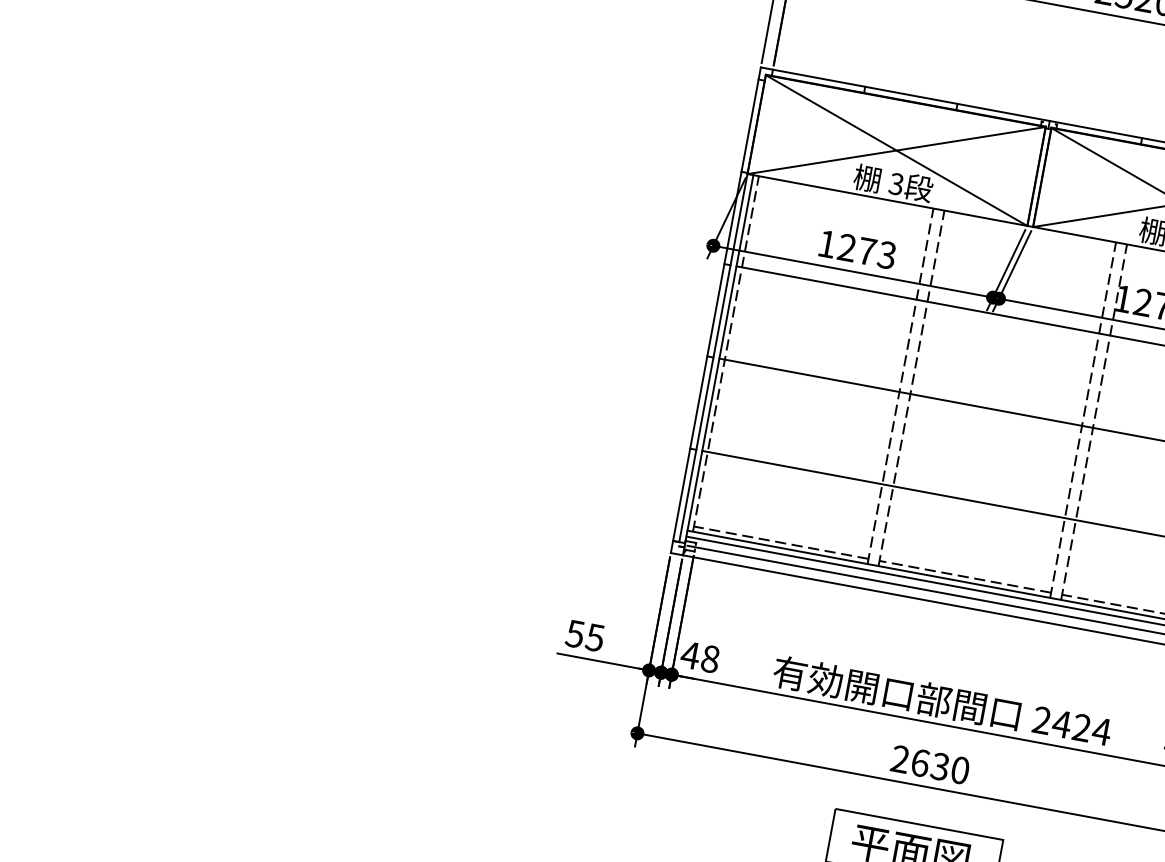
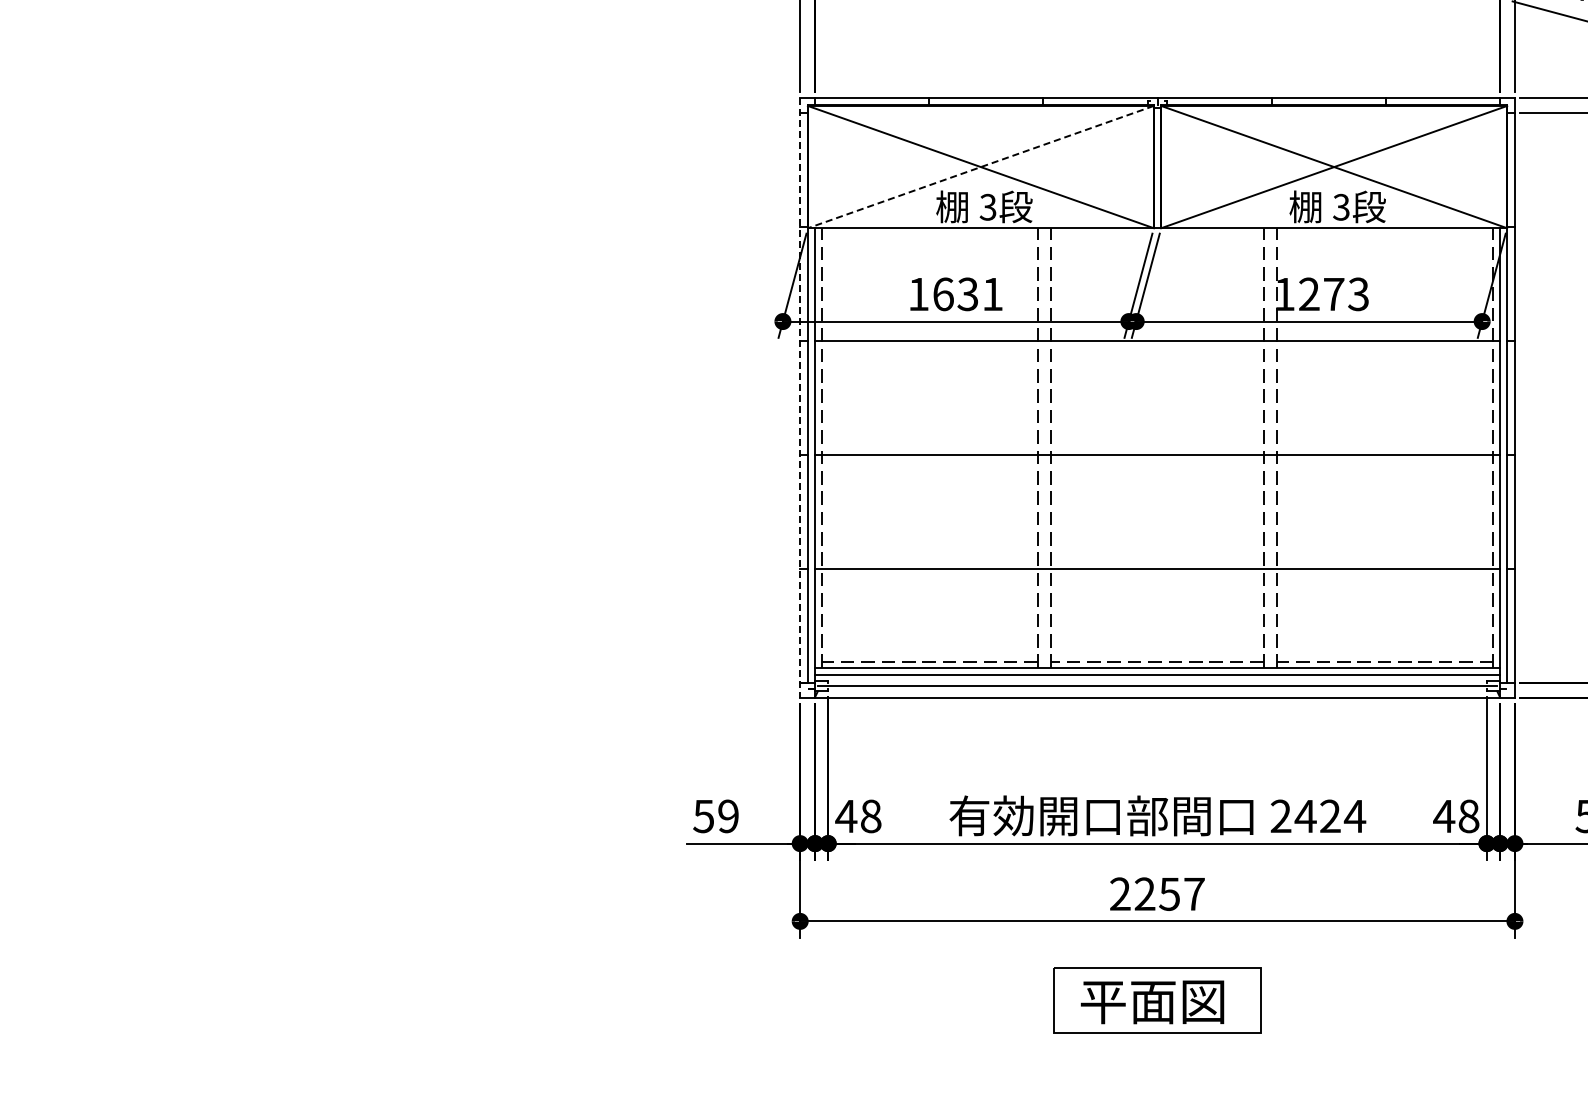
line: (896, 150) -> (980, 167), solid -> dashed
text: (866, 251) -> (967, 294), 1273 -> 1631
line: (716, 310) -> (800, 398), solid -> dashed
text: (594, 637) -> (727, 816), 55 -> 59
text: (940, 766) -> (1169, 893), 2630 -> 2257

